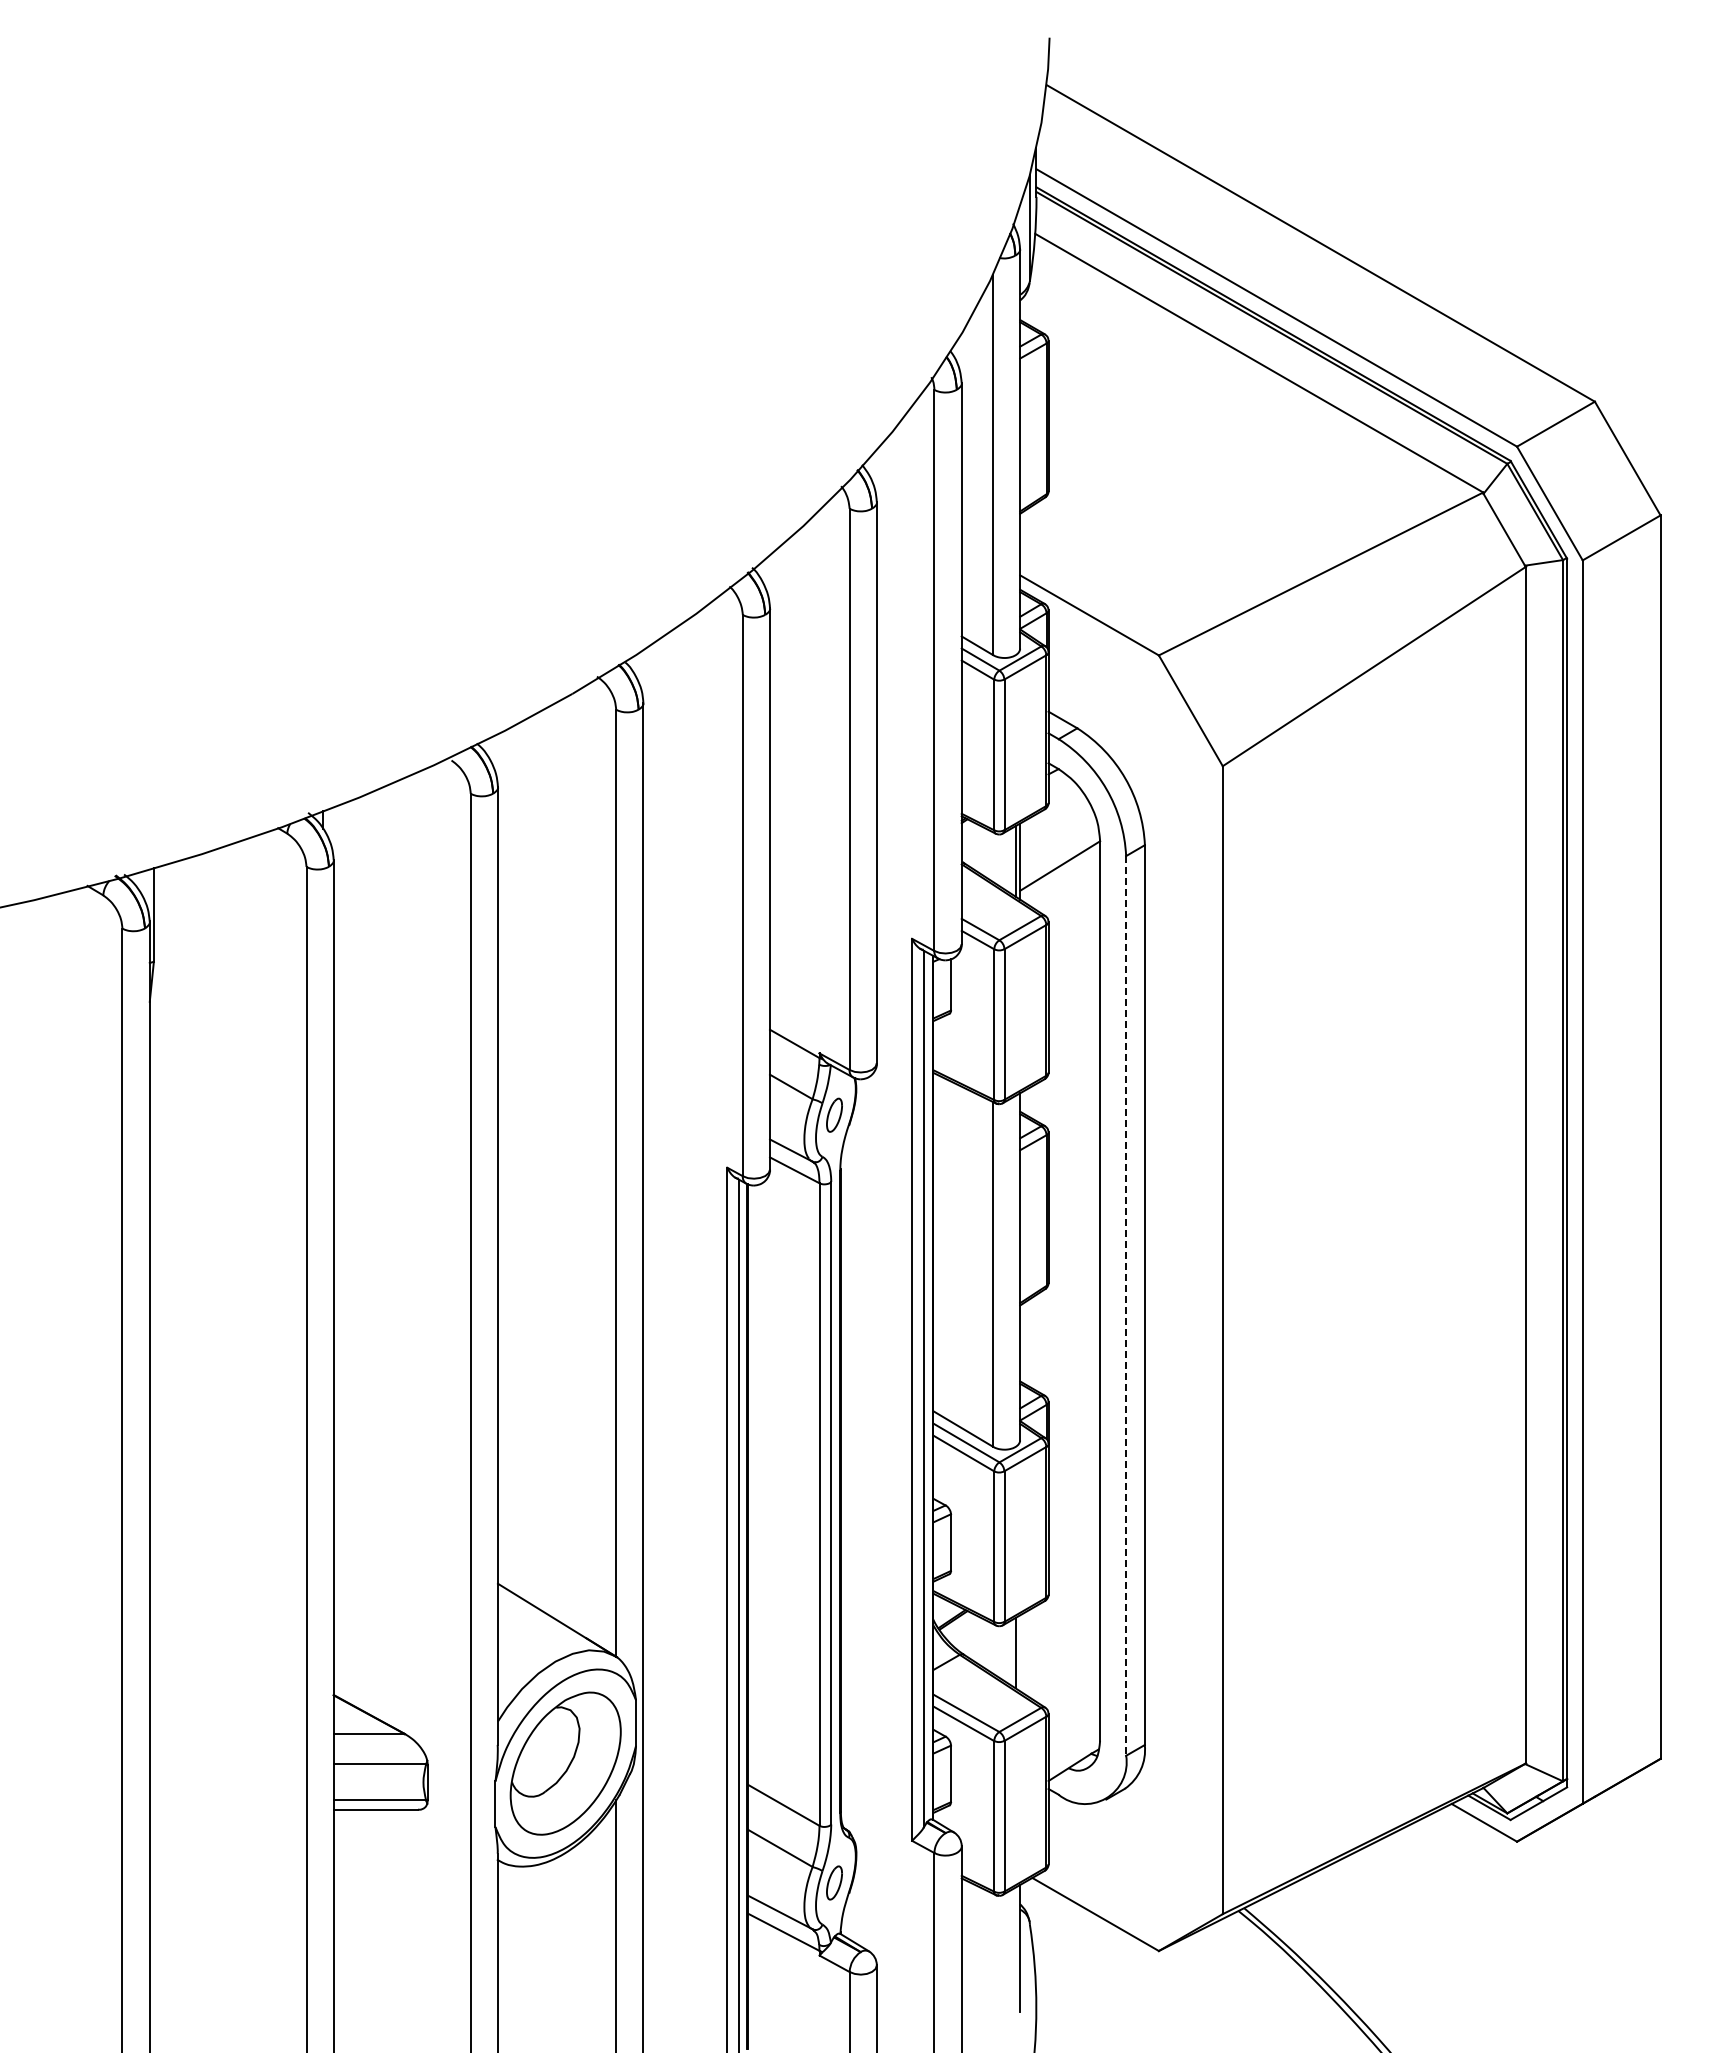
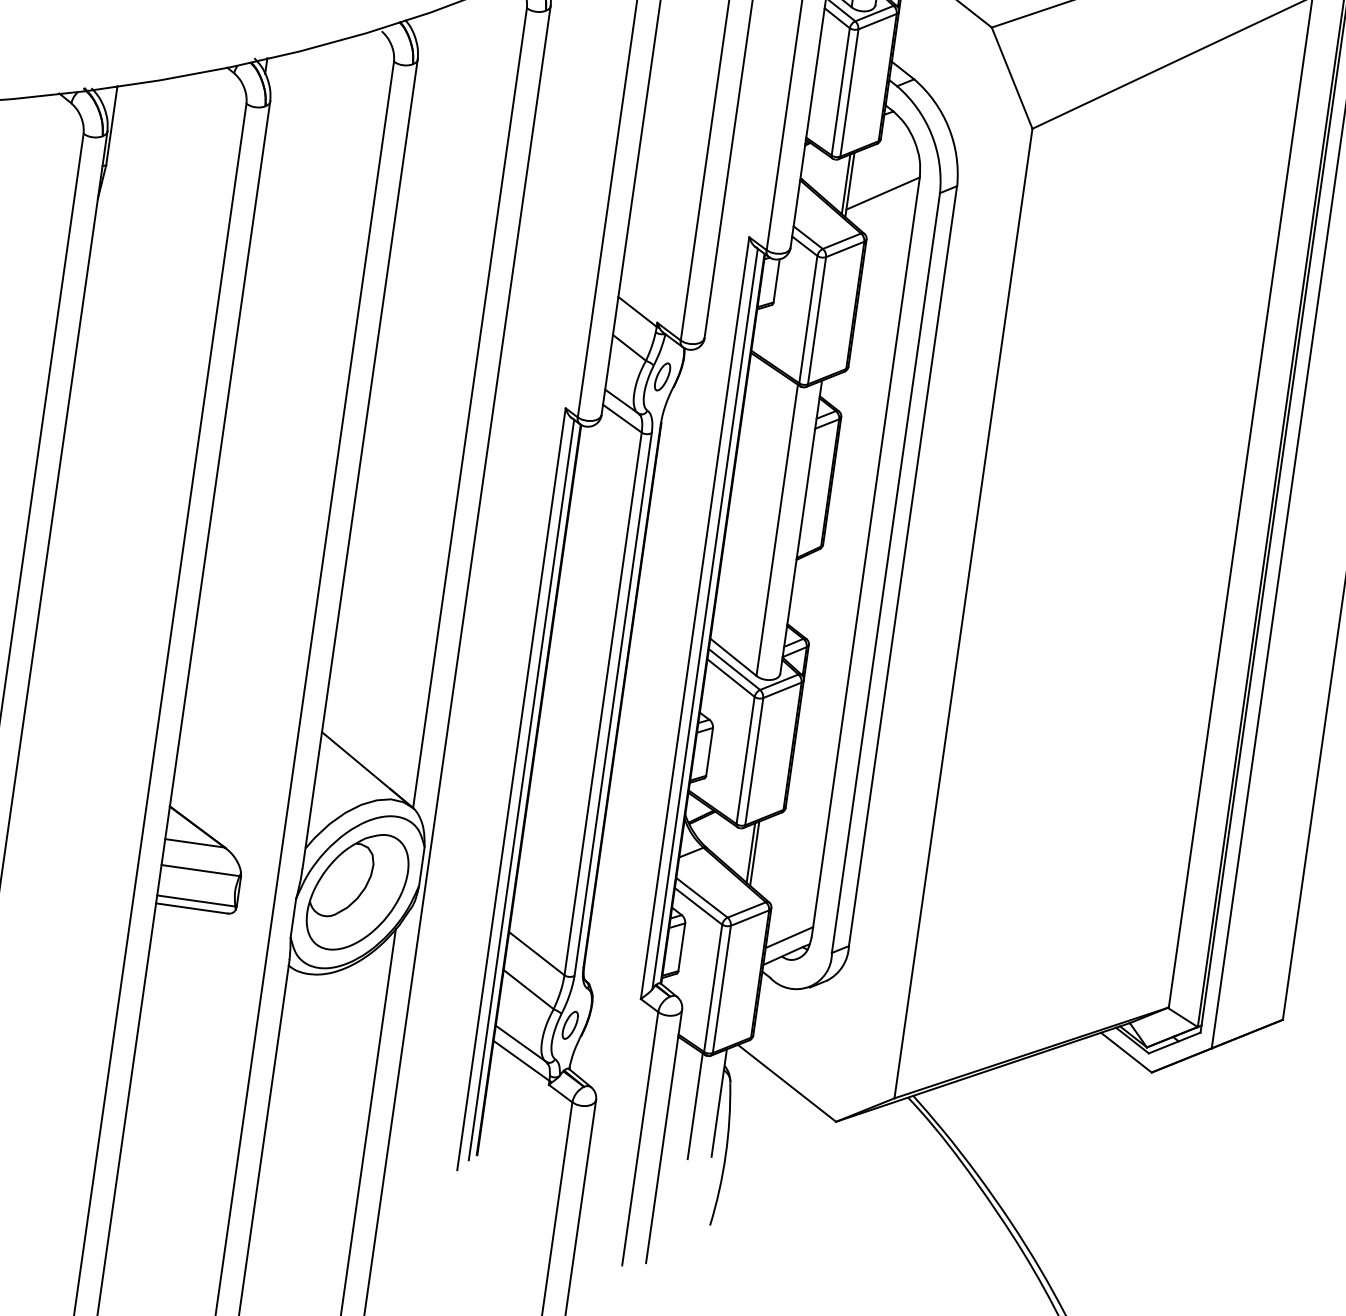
line: (1126, 1305) -> (886, 572), dashed -> solid
line: (1020, 1653) -> (754, 853), added
line: (1074, 1744) -> (789, 937), added
line: (992, 1955) -> (695, 1105), added

